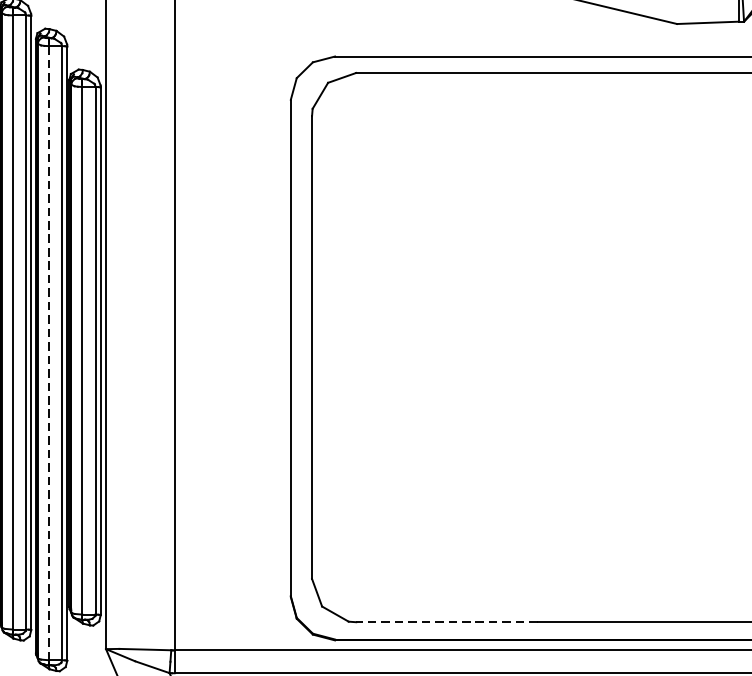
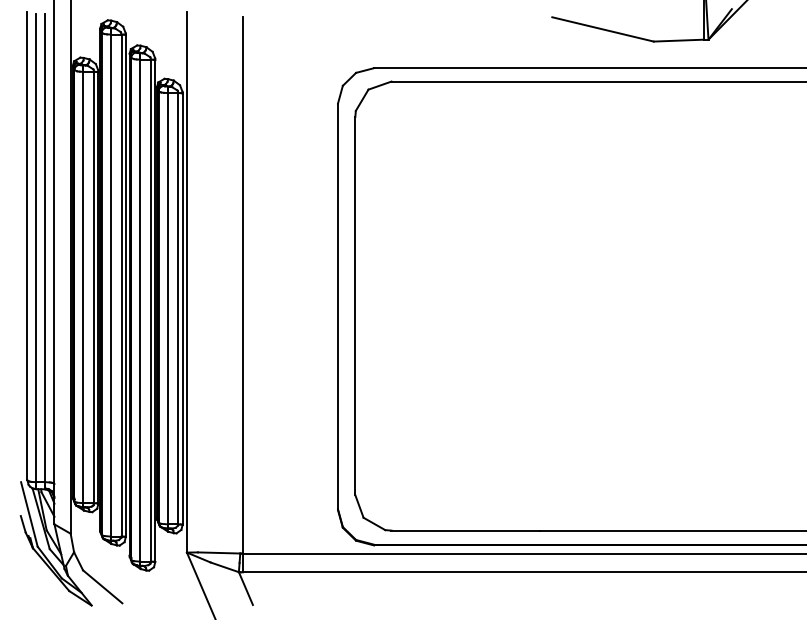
line: (49, 354) -> (140, 311), dashed -> solid
line: (446, 622) -> (465, 530), dashed -> solid

